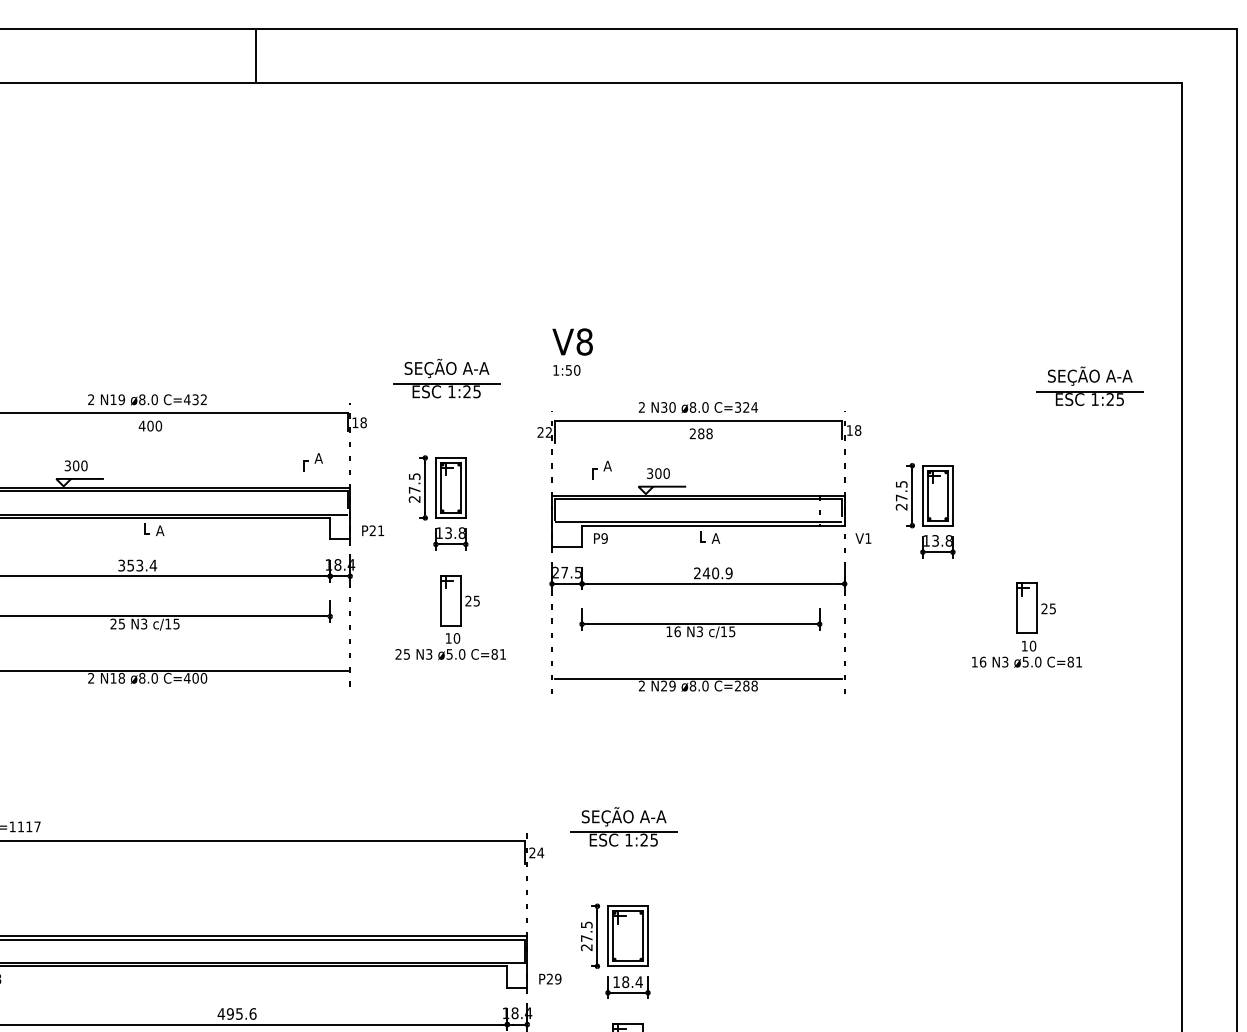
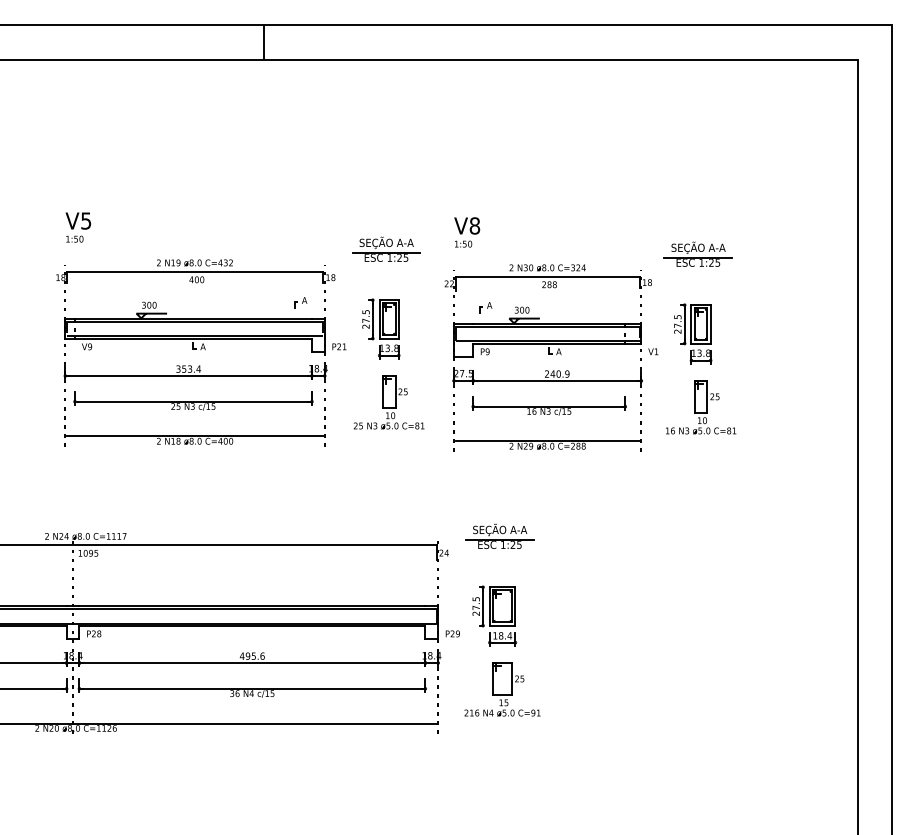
part: (1088, 385) -> (697, 253), moved
part: (1027, 625) -> (701, 407), moved

